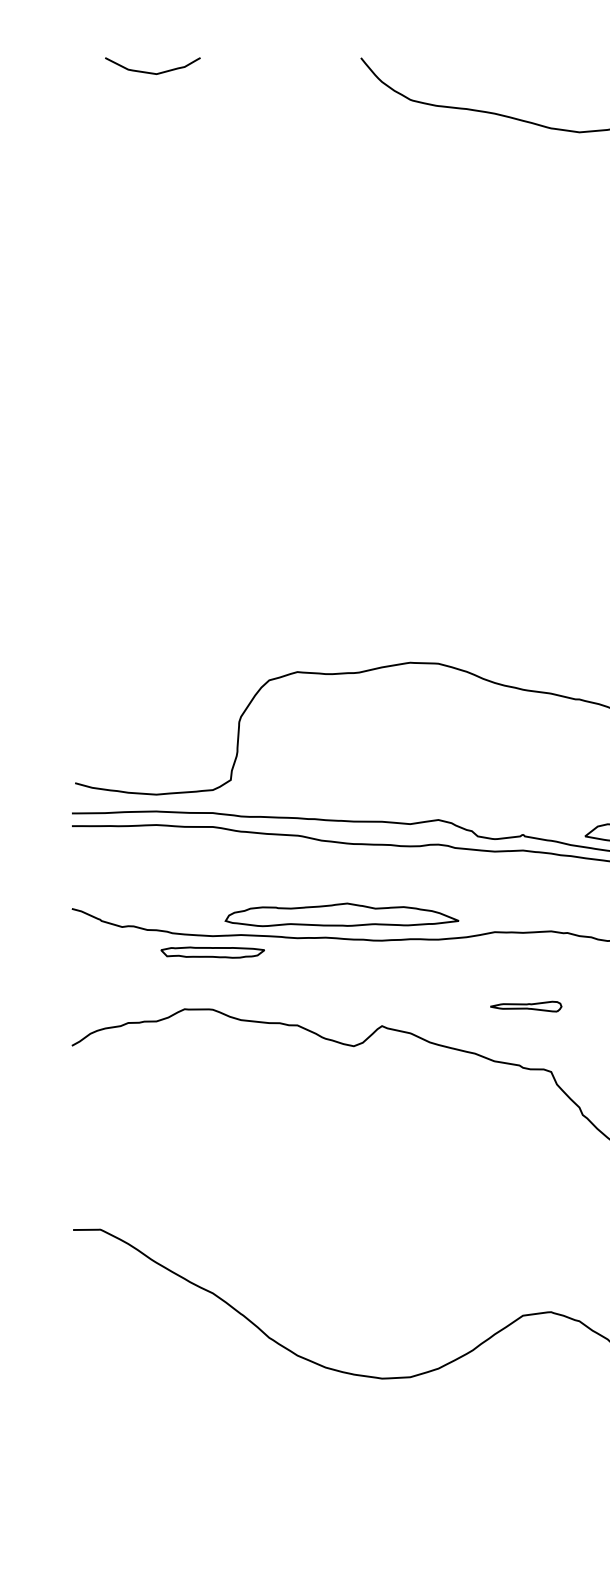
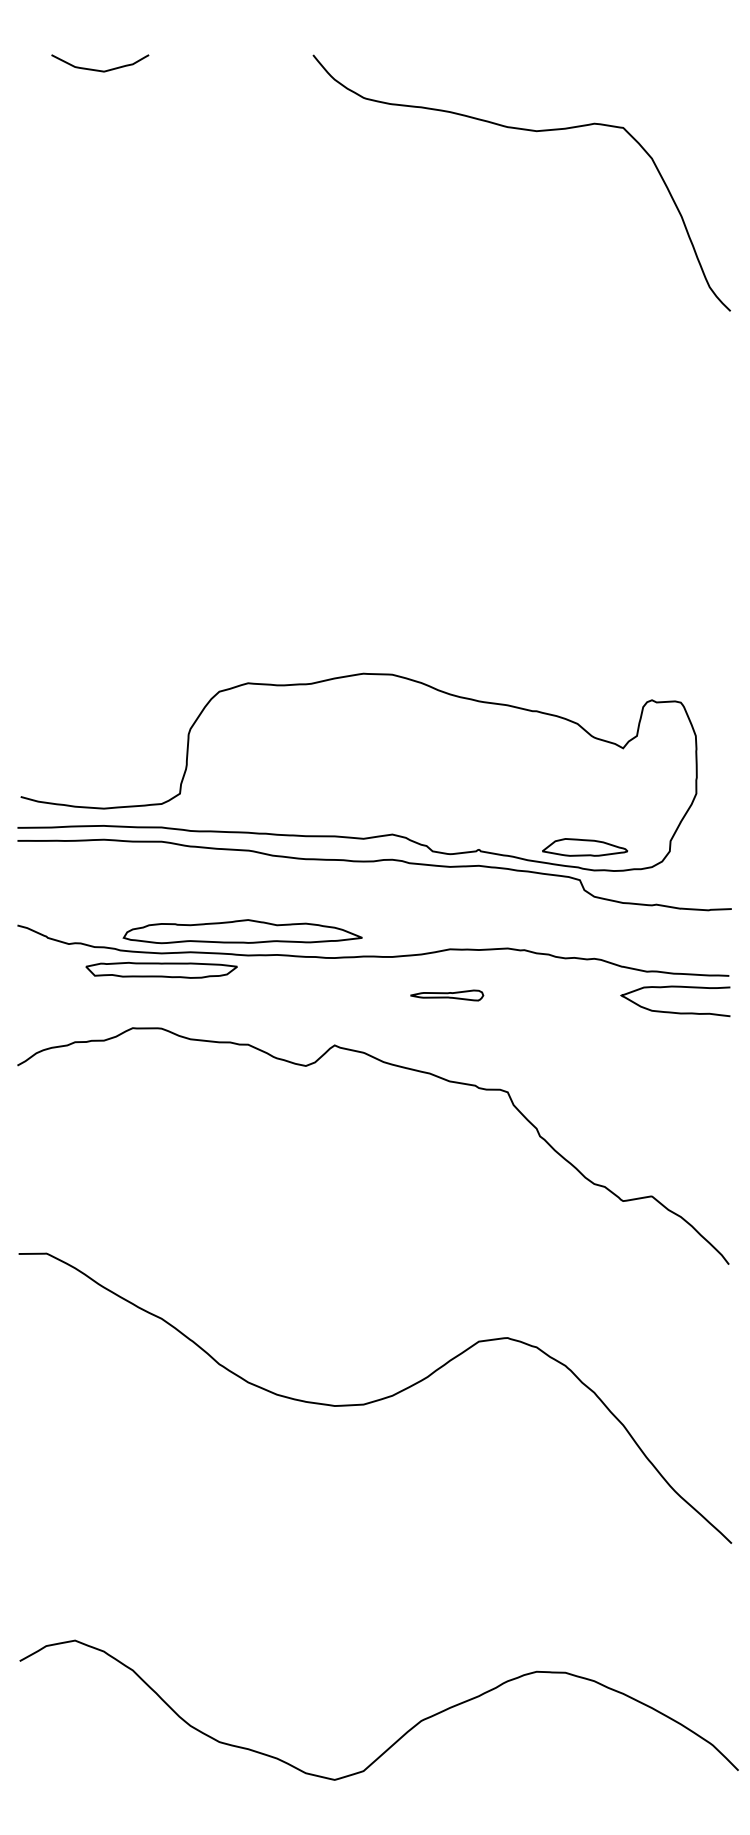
part: (341, 914) -> (242, 931), moved
part: (212, 951) -> (161, 969), size x1.43
part: (526, 1006) -> (447, 995), moved

